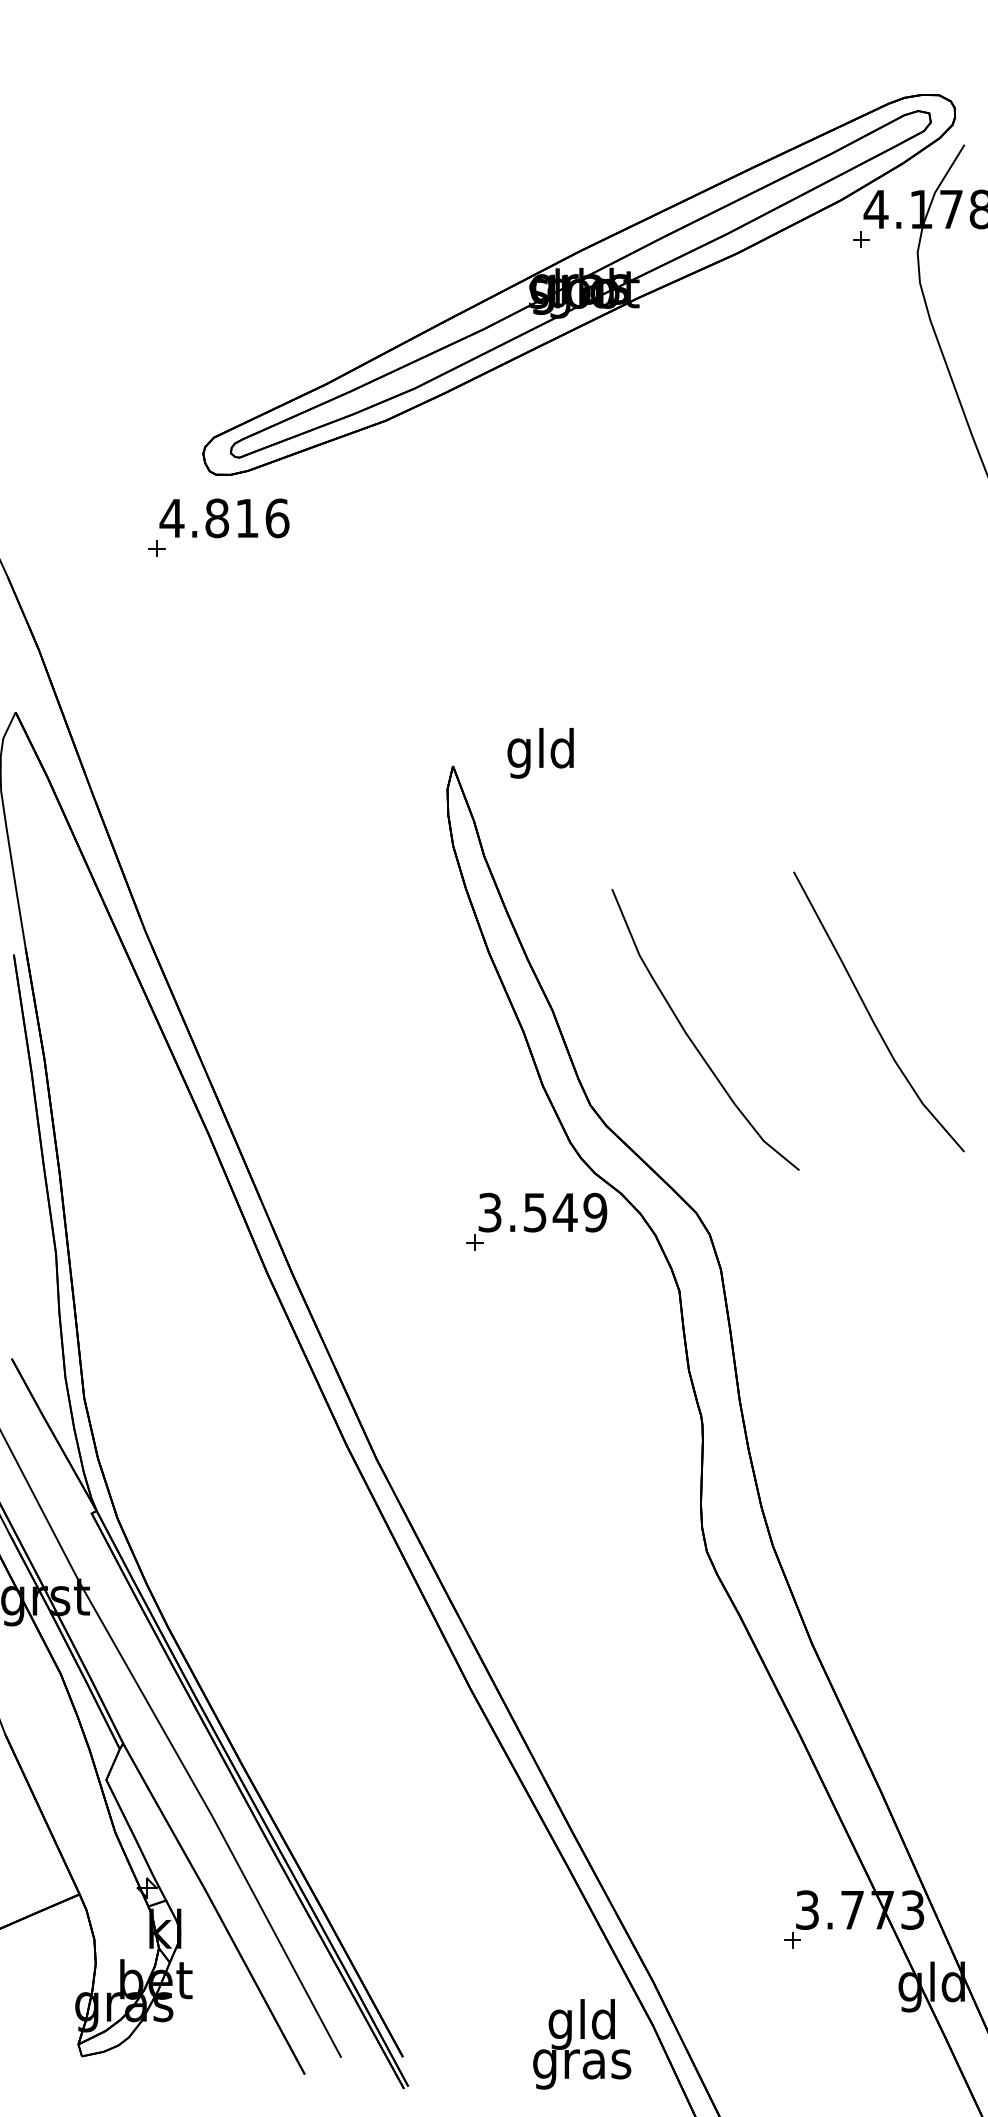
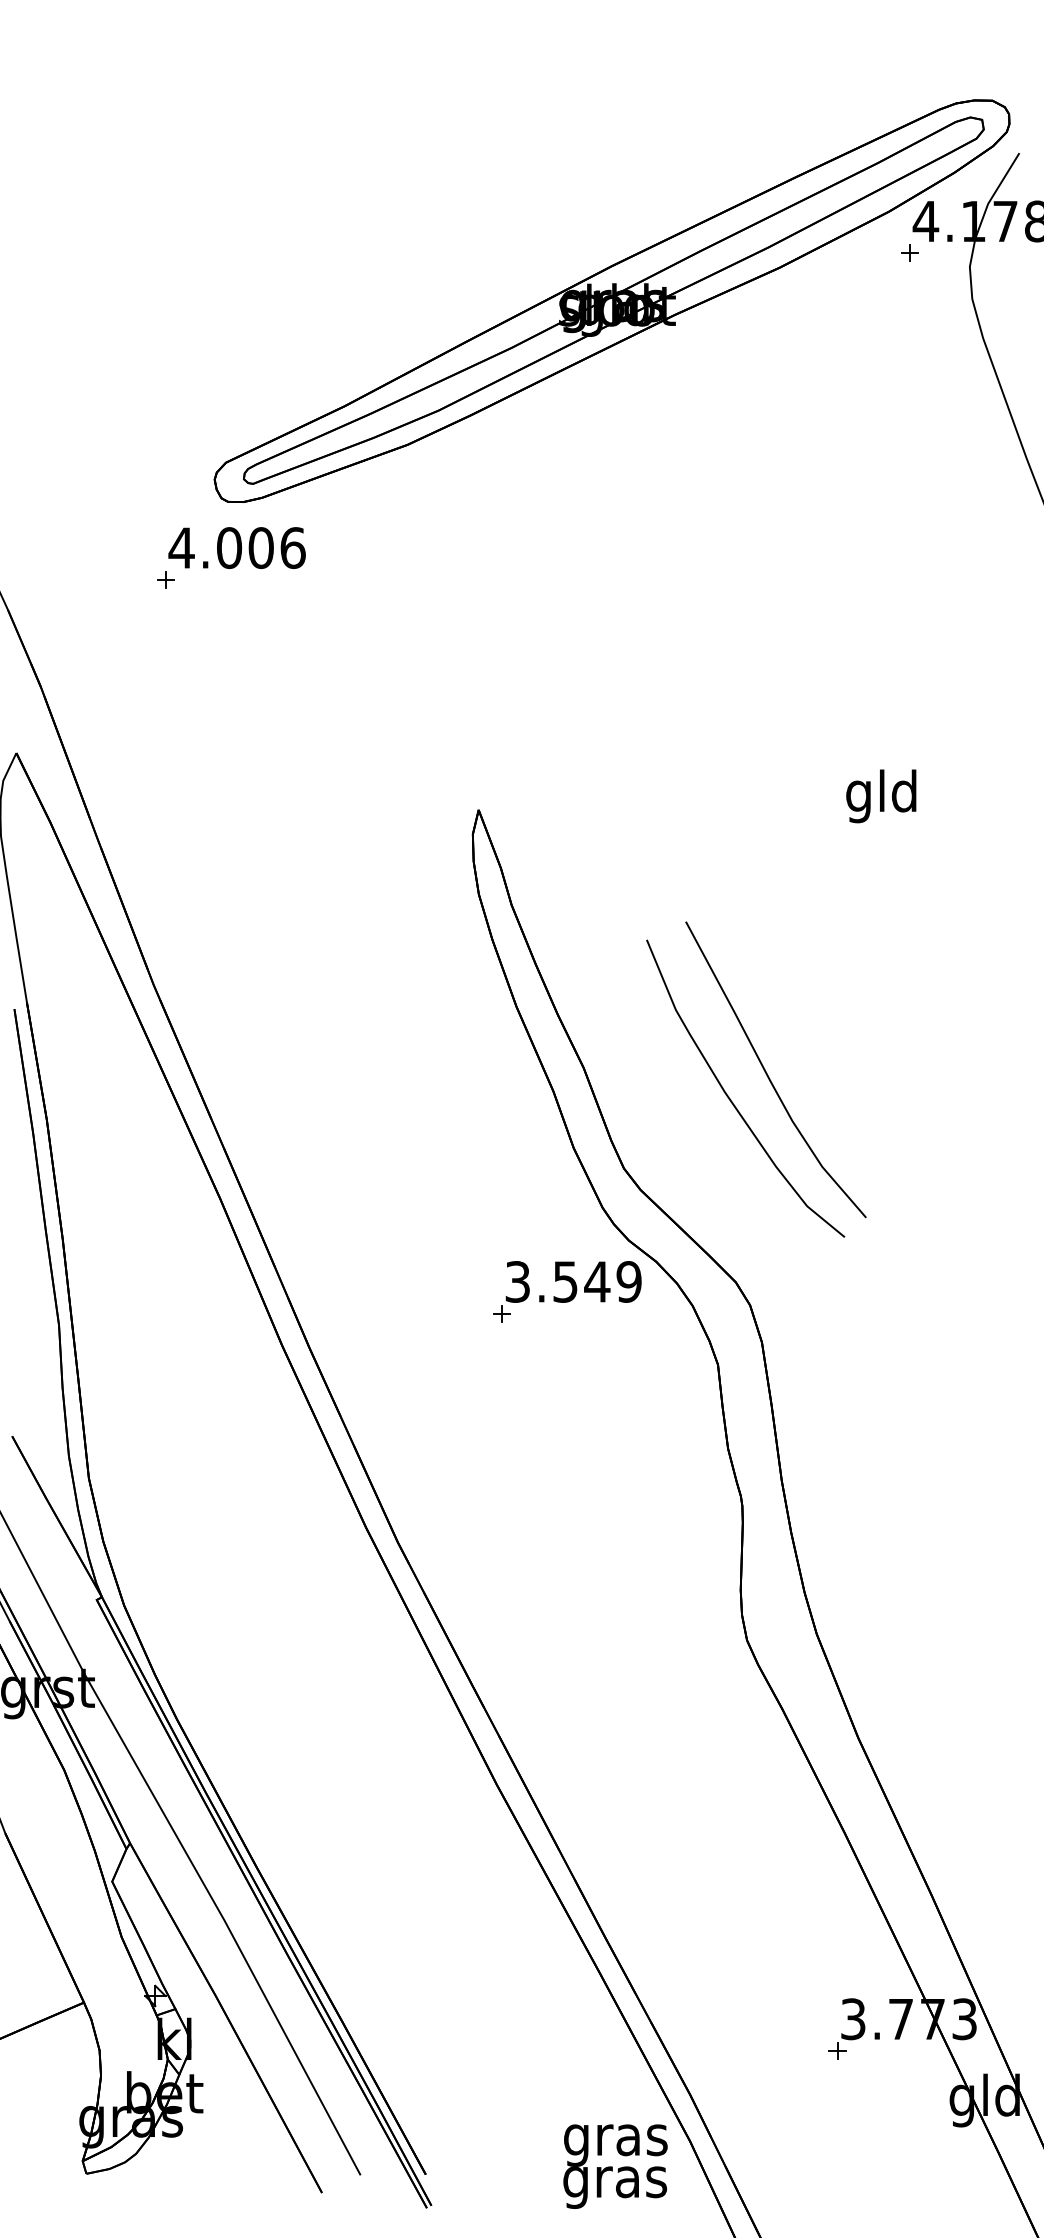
text: (232, 518) -> (245, 548), 4.816 -> 4.006
text: (540, 753) -> (881, 796), moved
curve: (870, 1015) -> (767, 1073), moved
text: (582, 2023) -> (615, 2139), gld -> gras

